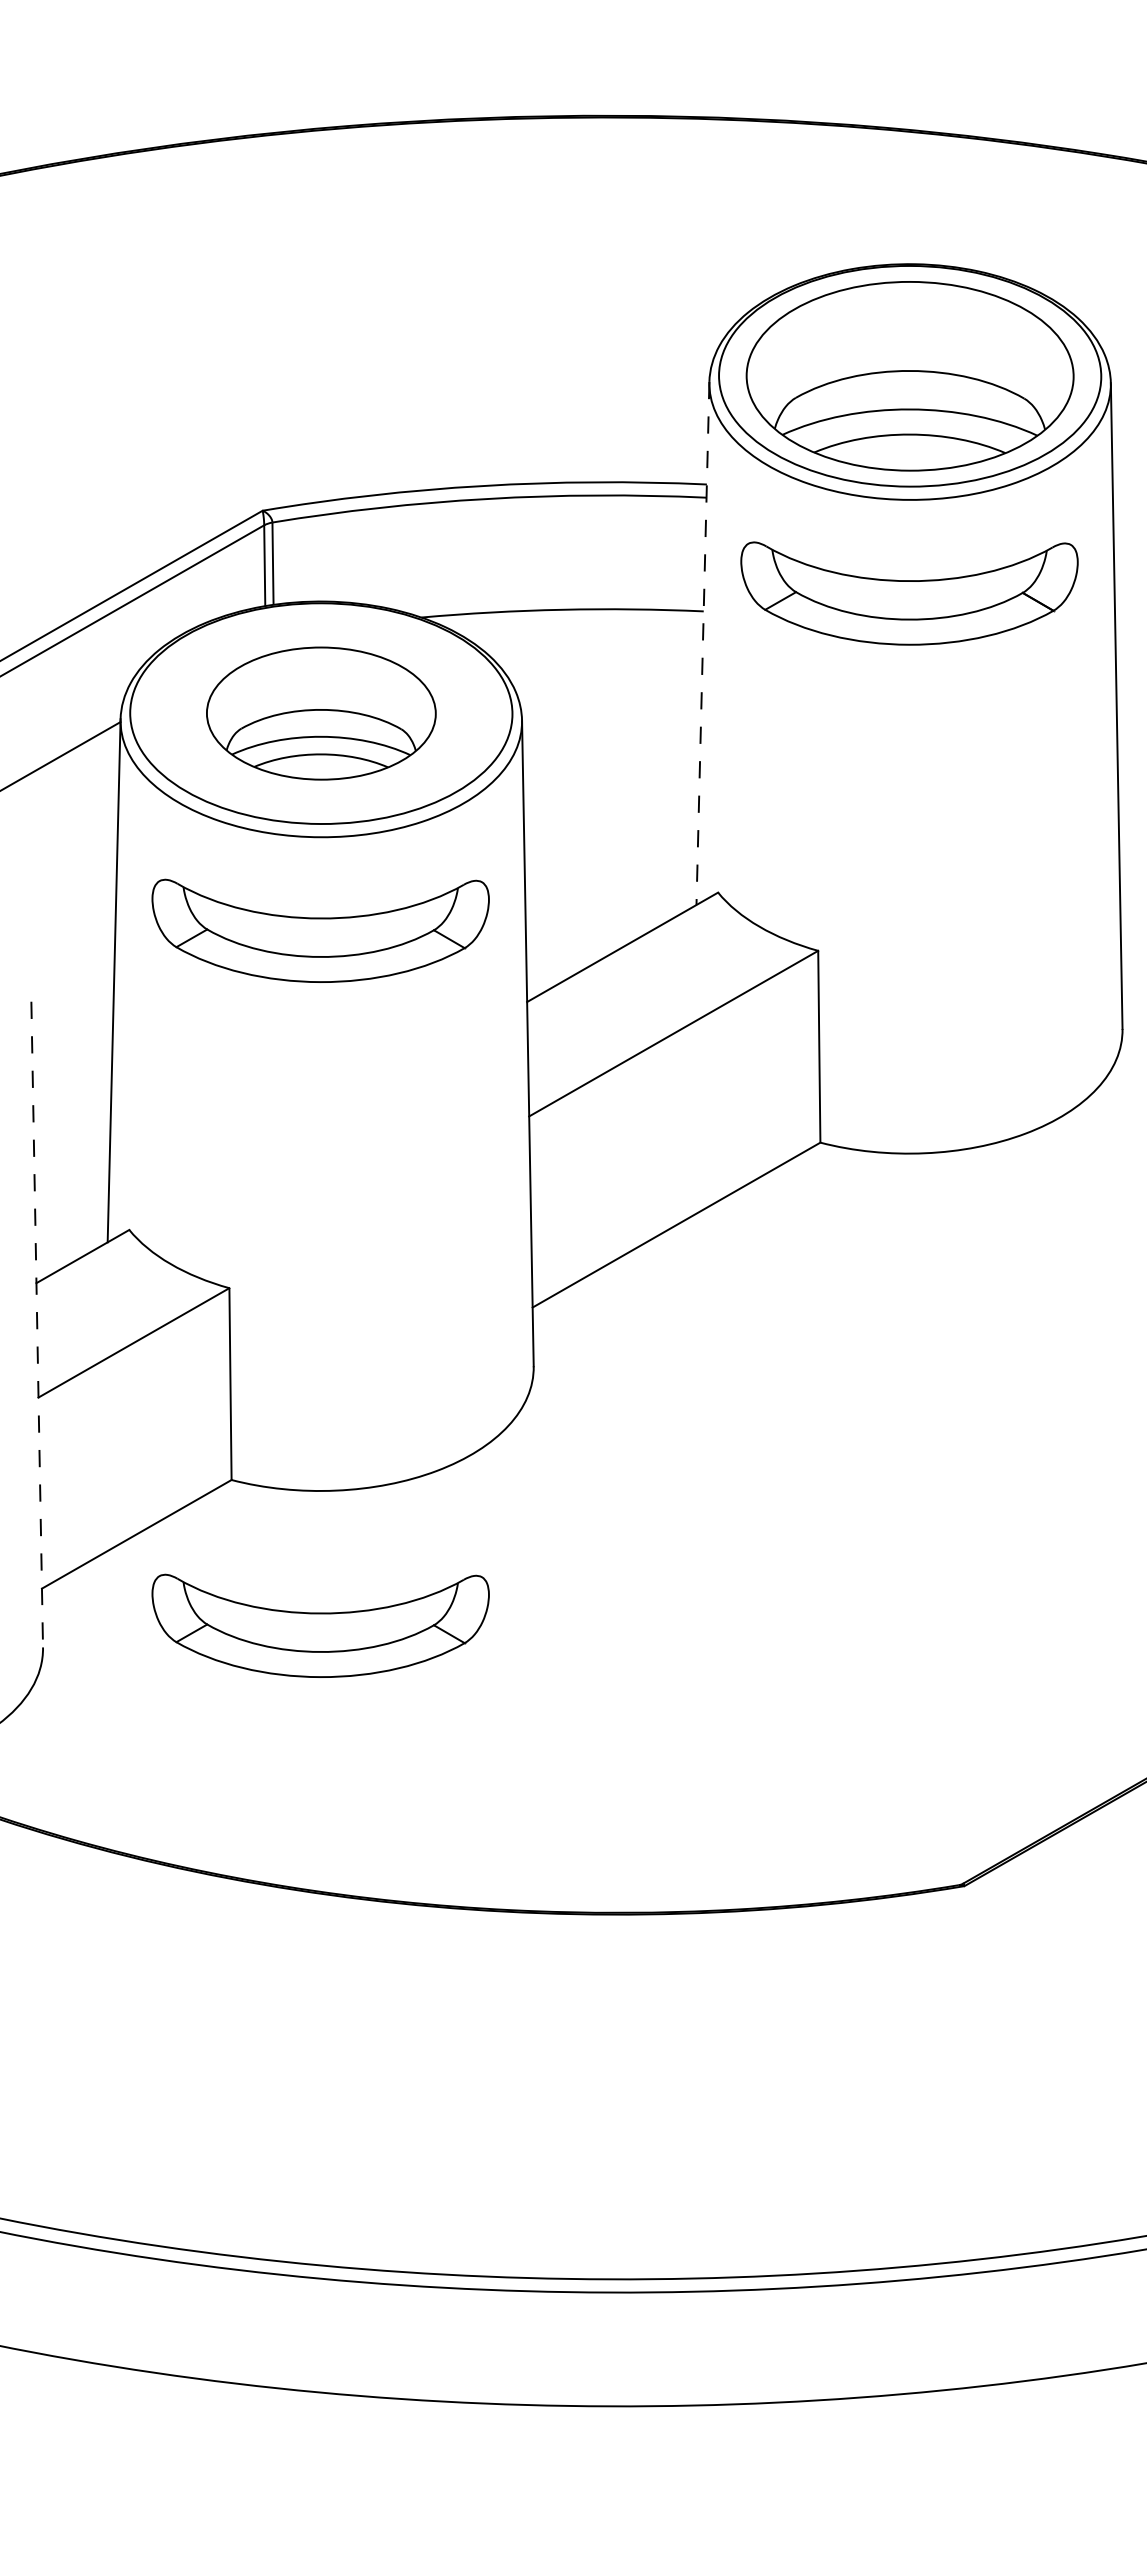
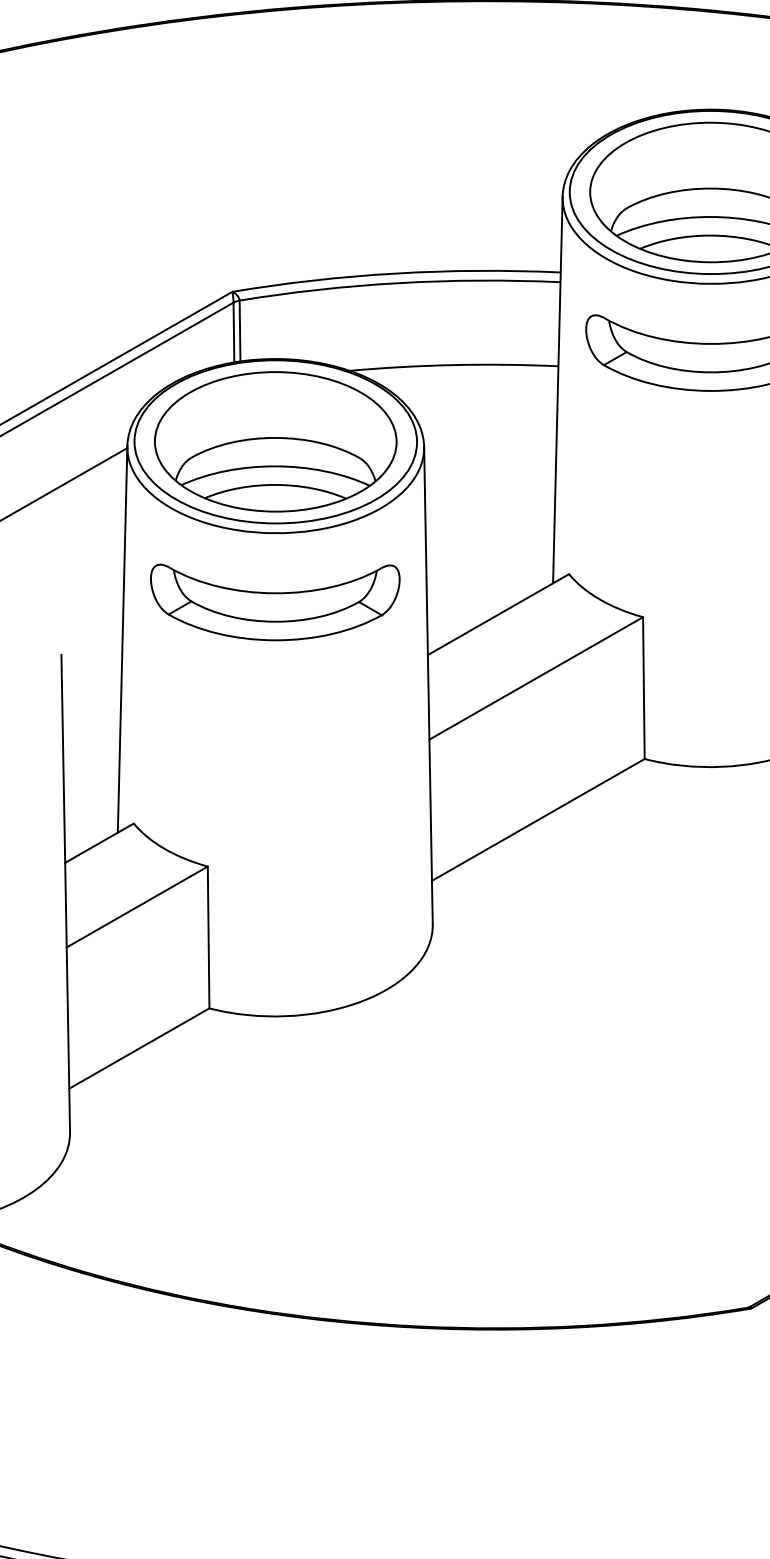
line: (702, 643) -> (557, 390), dashed -> solid
part: (321, 713) -> (275, 441), size x1.43
line: (37, 1324) -> (65, 893), dashed -> solid
part: (320, 1625) -> (275, 1115), removed

